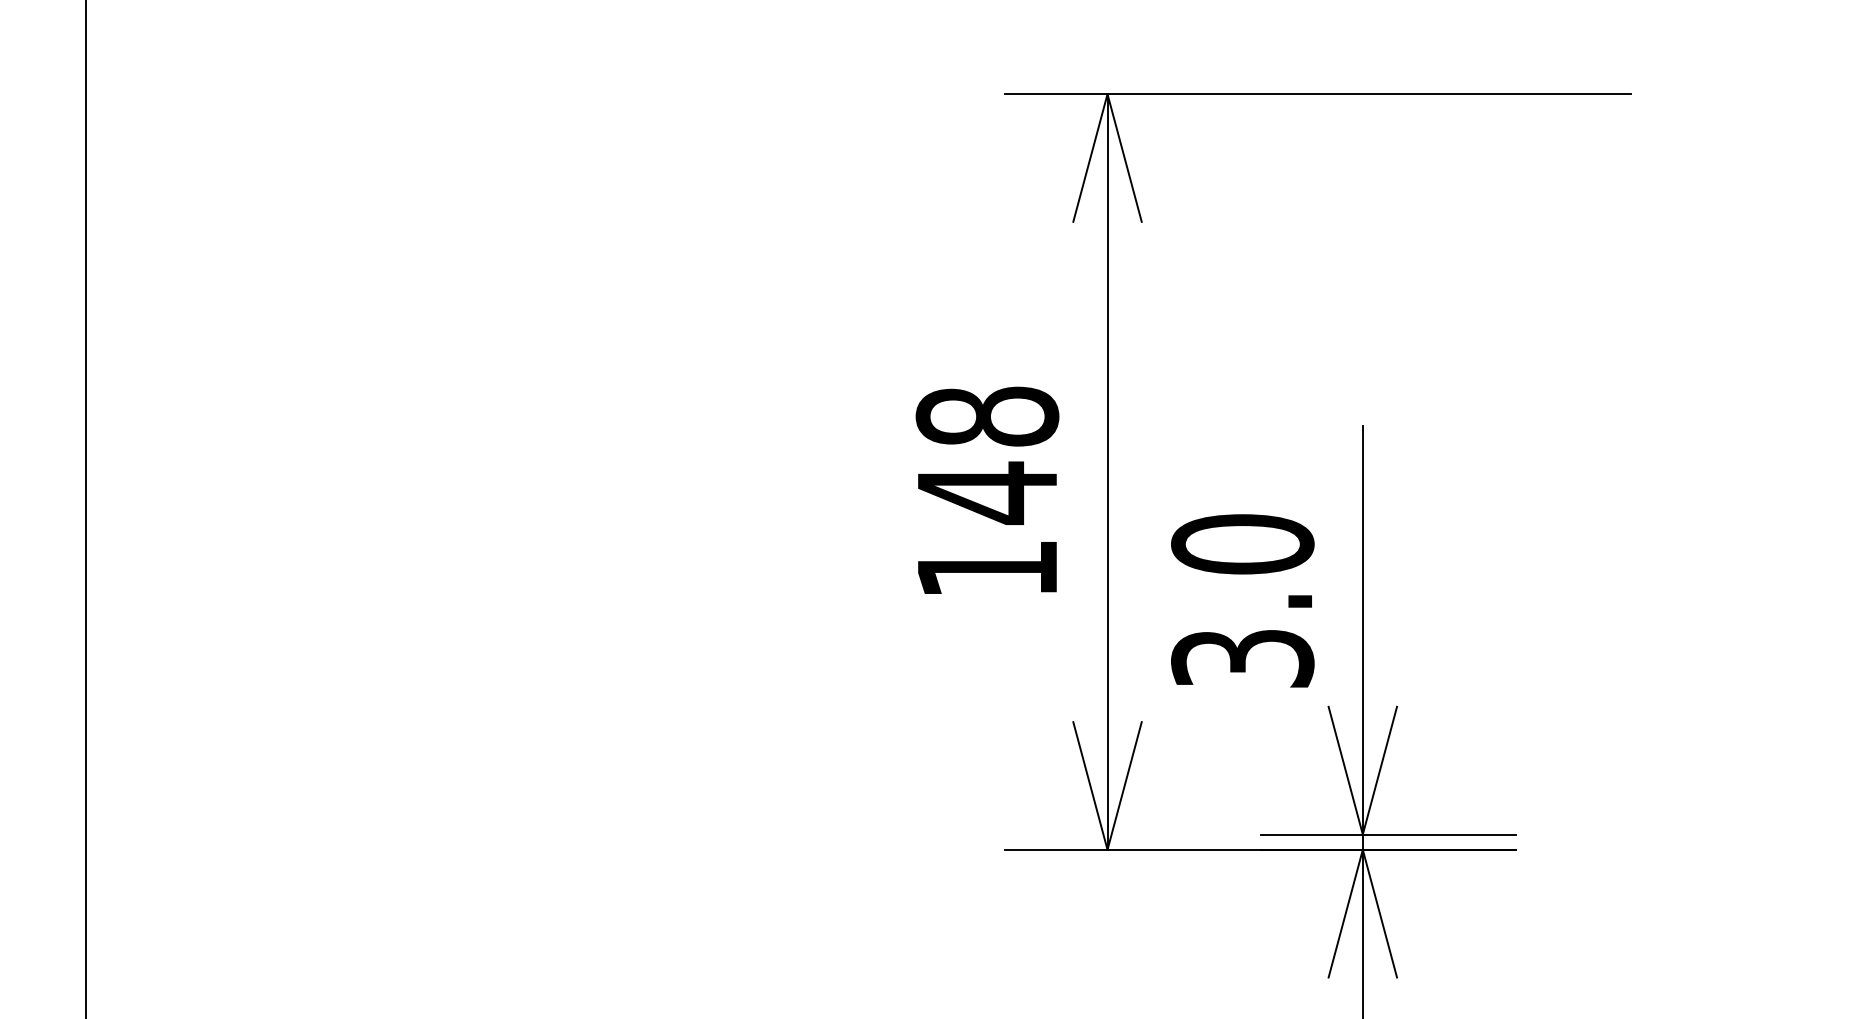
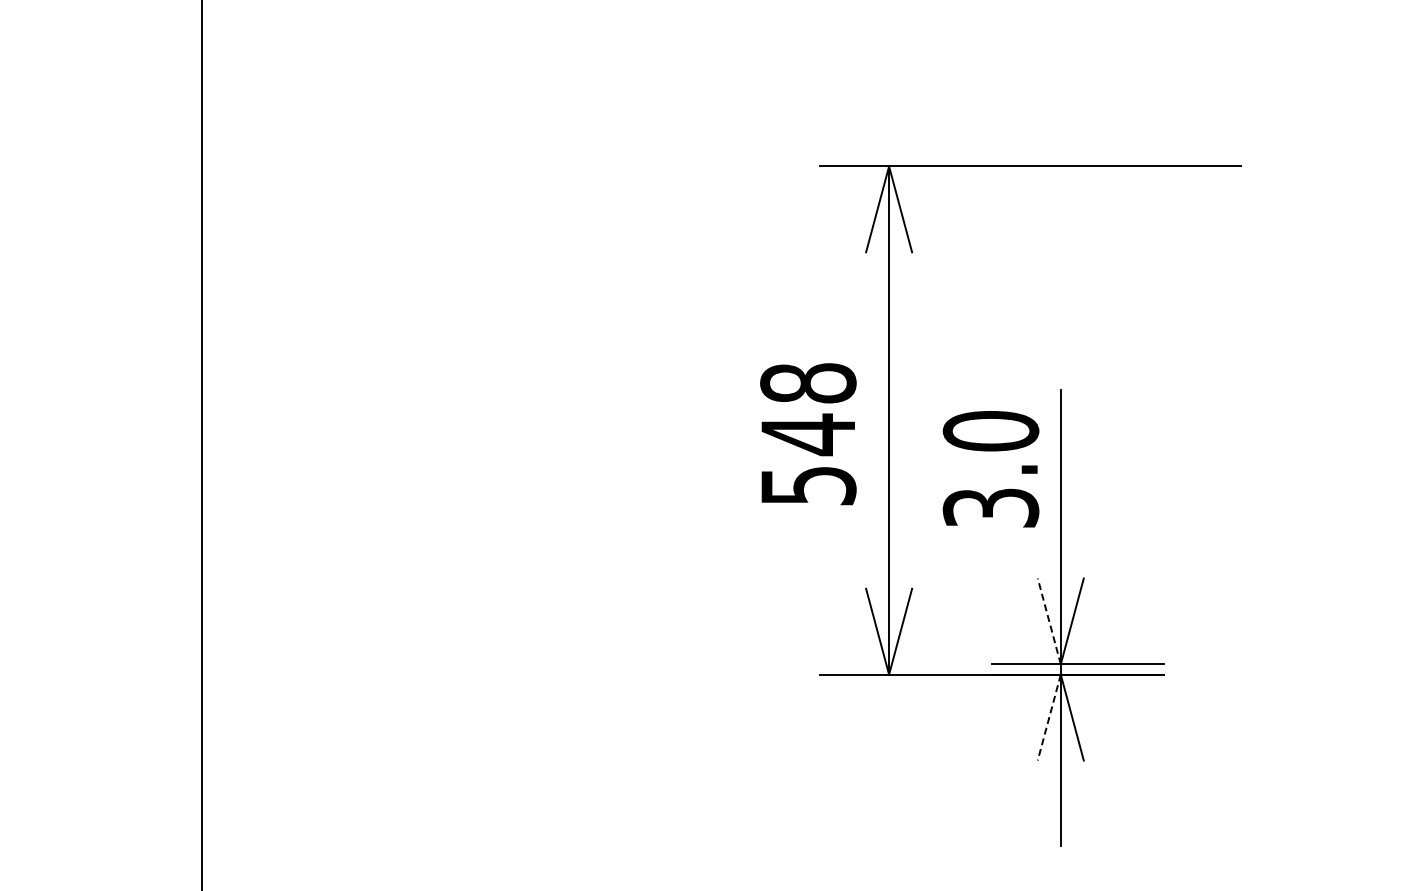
text: (987, 570) -> (808, 486), 148 -> 548
text: (1241, 601) -> (990, 469), moved
line: (1346, 769) -> (1049, 620), solid -> dashed
line: (1346, 915) -> (1049, 718), solid -> dashed

